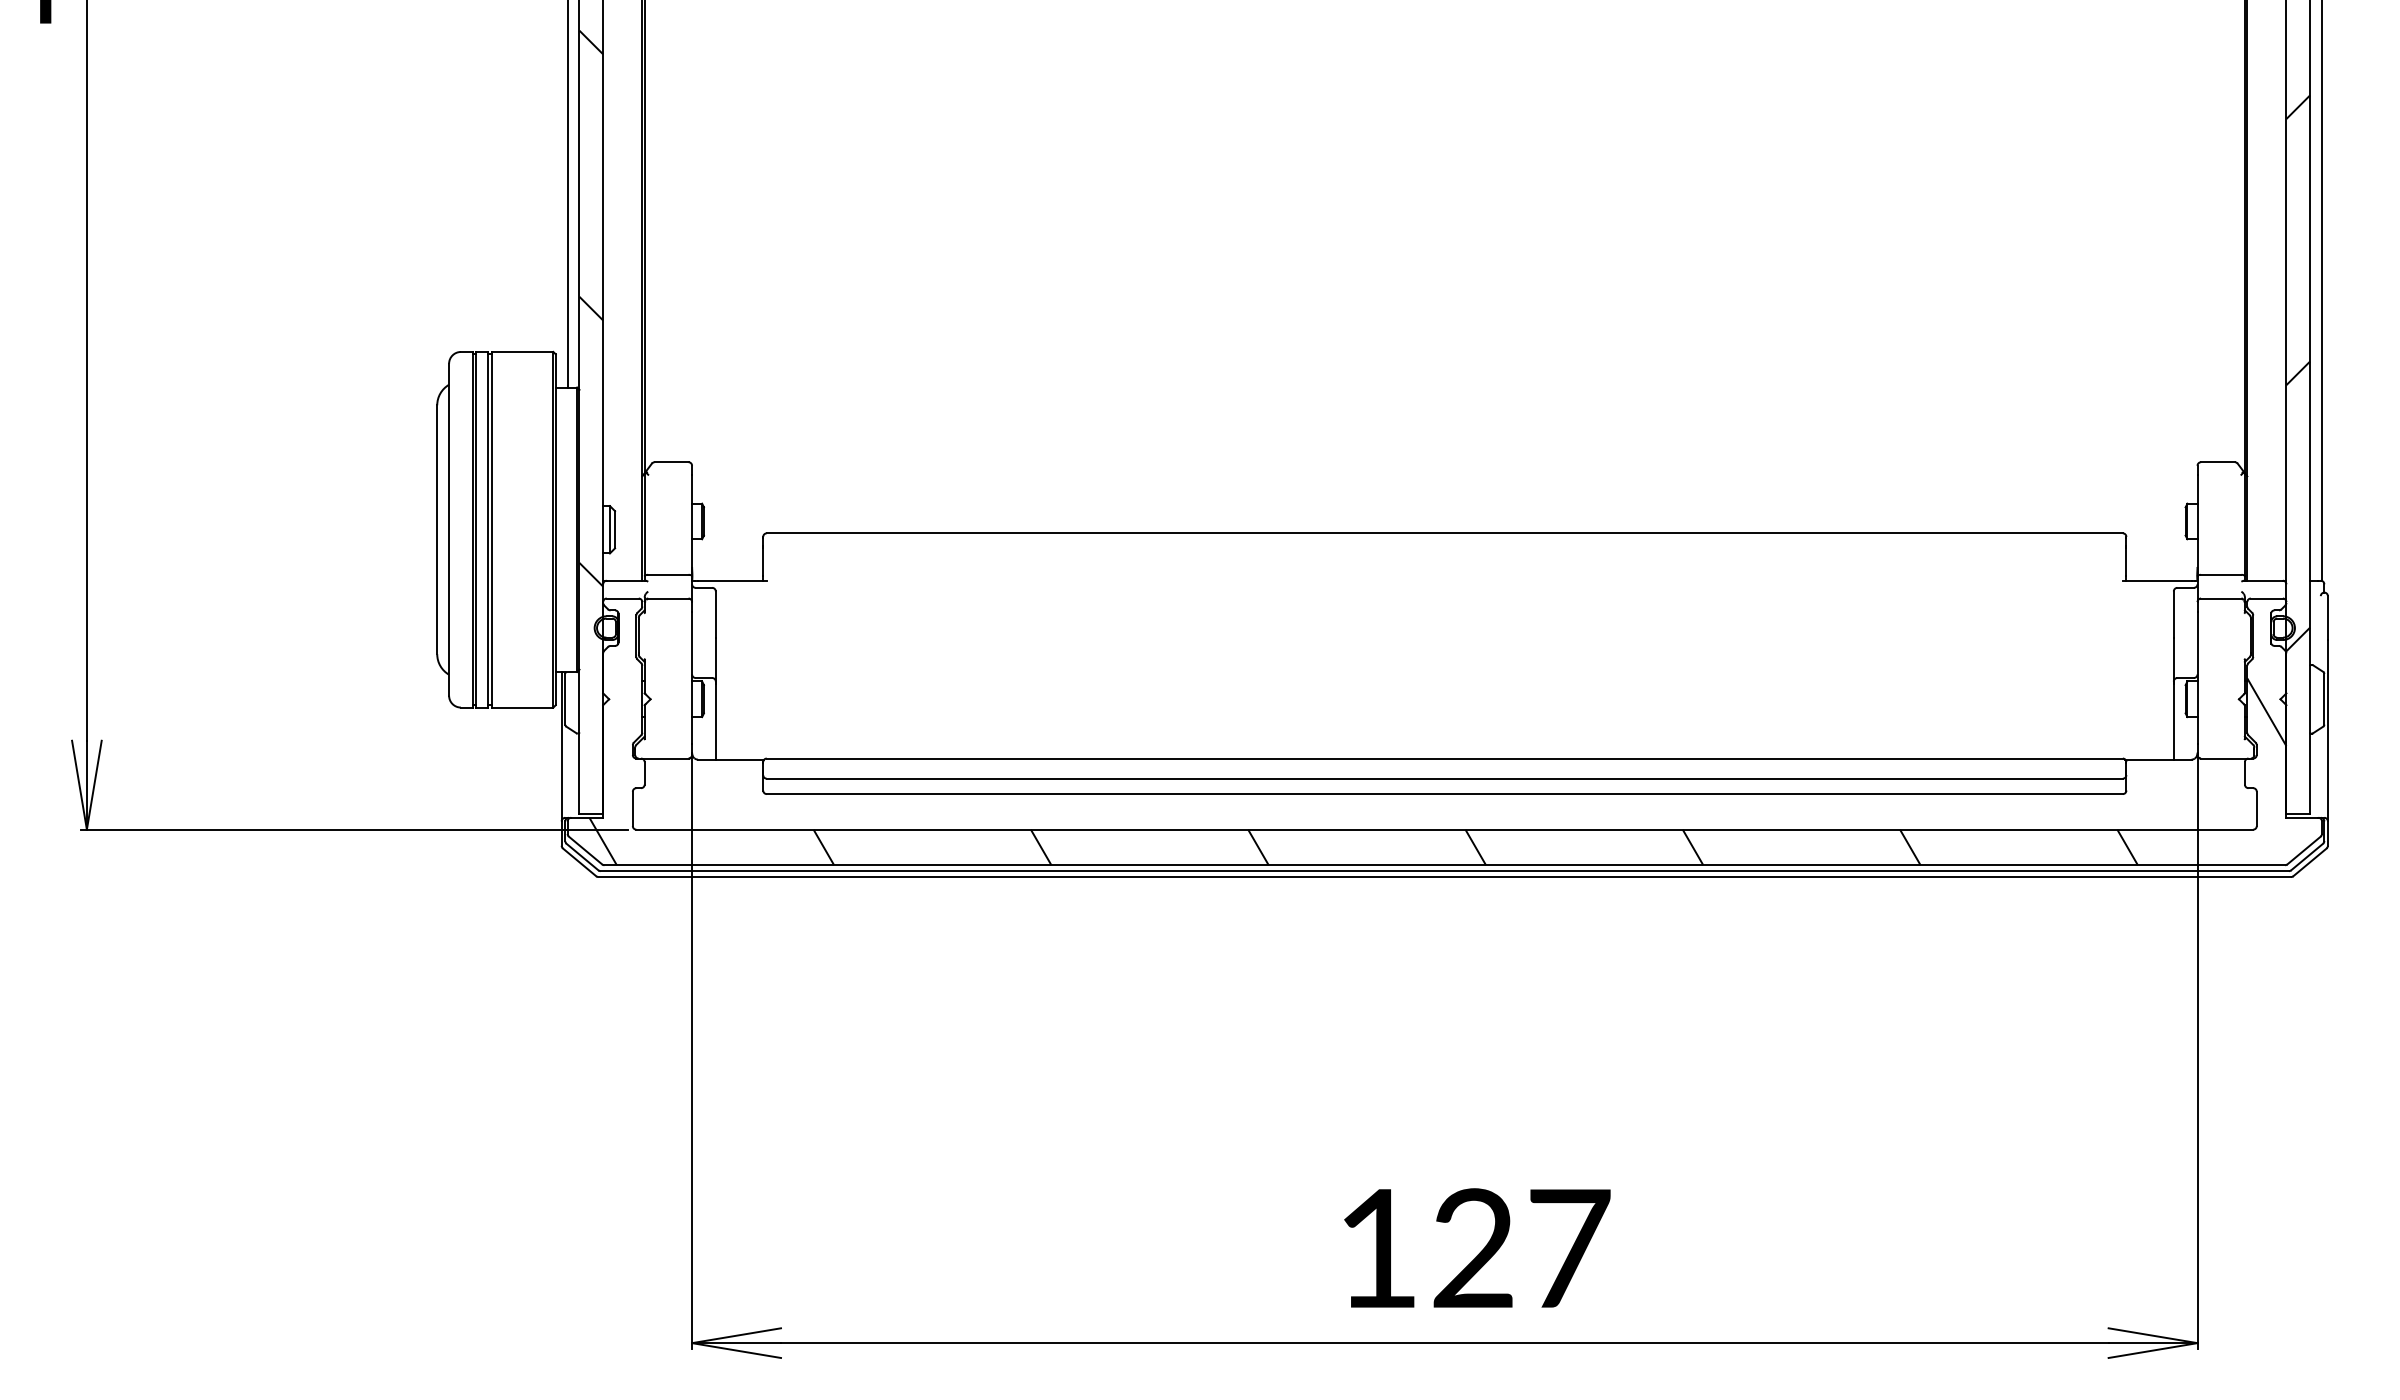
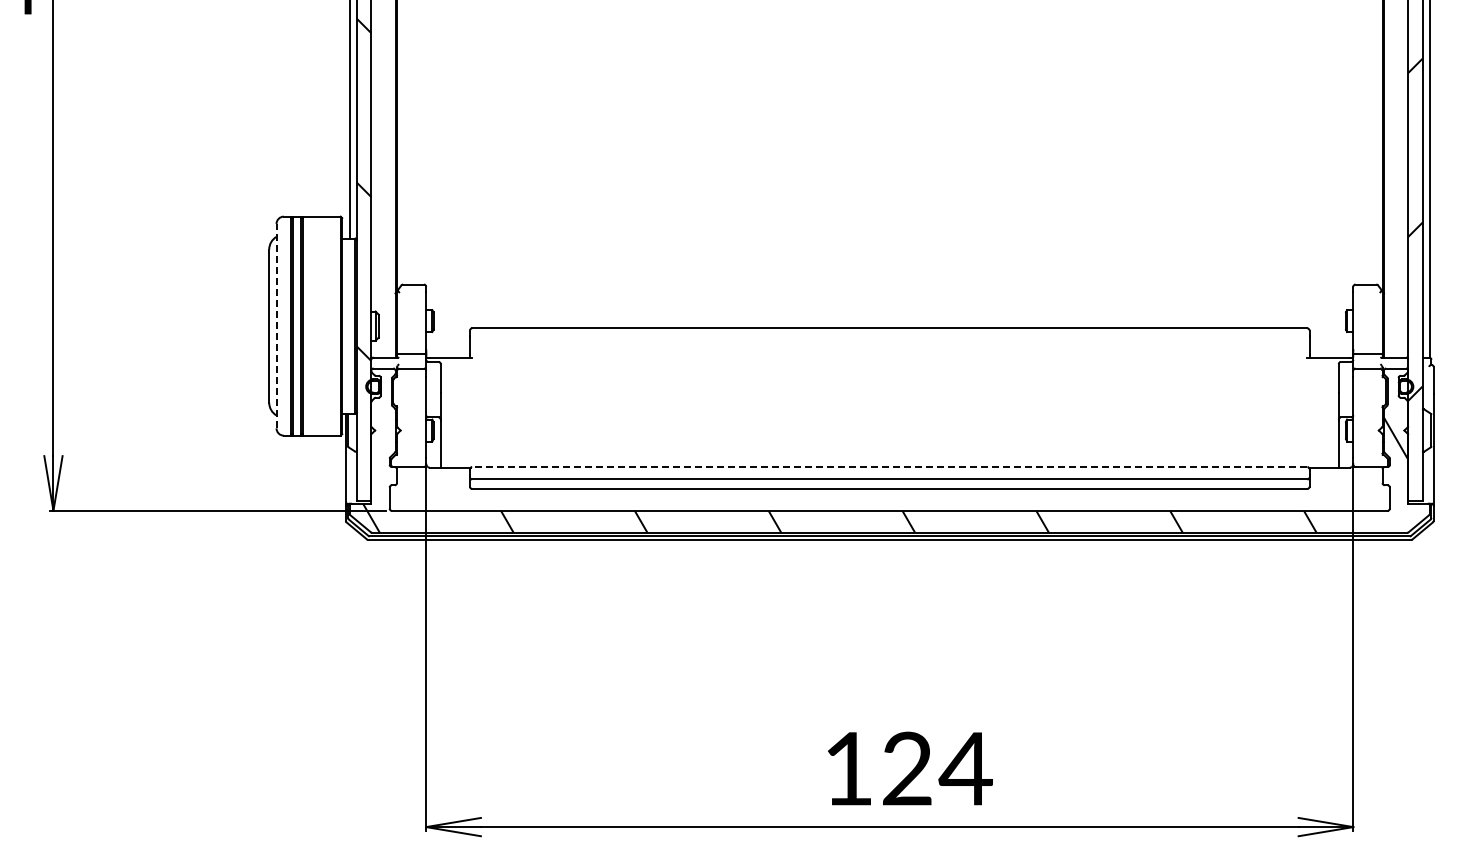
line: (449, 528) -> (276, 325), solid -> dashed
line: (1444, 759) -> (889, 467), solid -> dashed
text: (1567, 1247) -> (965, 768), 127 -> 124

